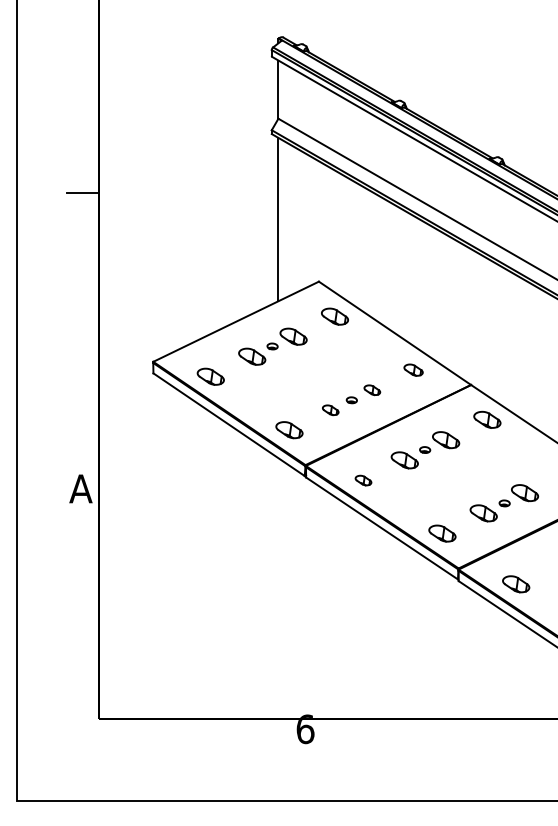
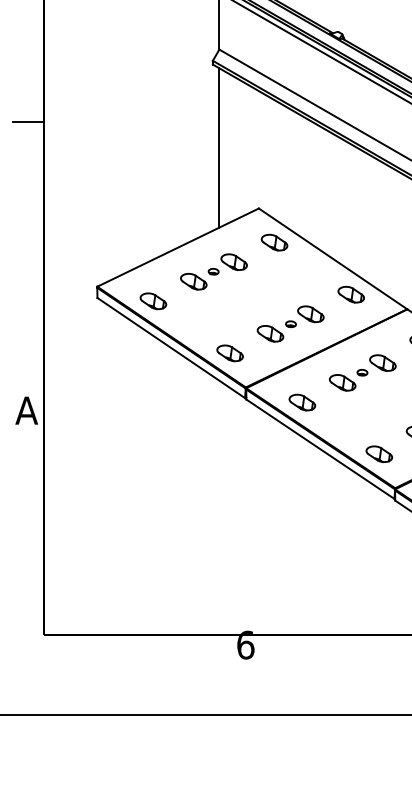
part: (413, 370) -> (351, 295), size x1.43
part: (372, 390) -> (311, 314), size x1.67
part: (330, 410) -> (270, 334), size x1.67
part: (363, 480) -> (302, 402), size x1.67

